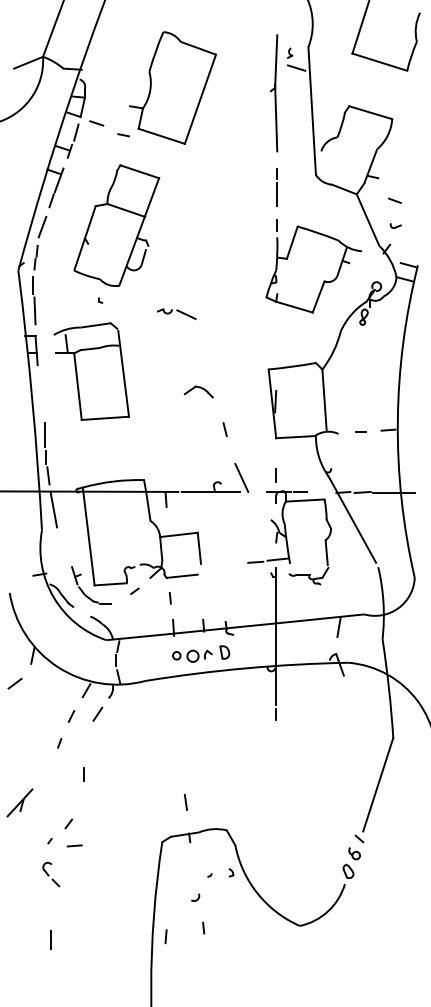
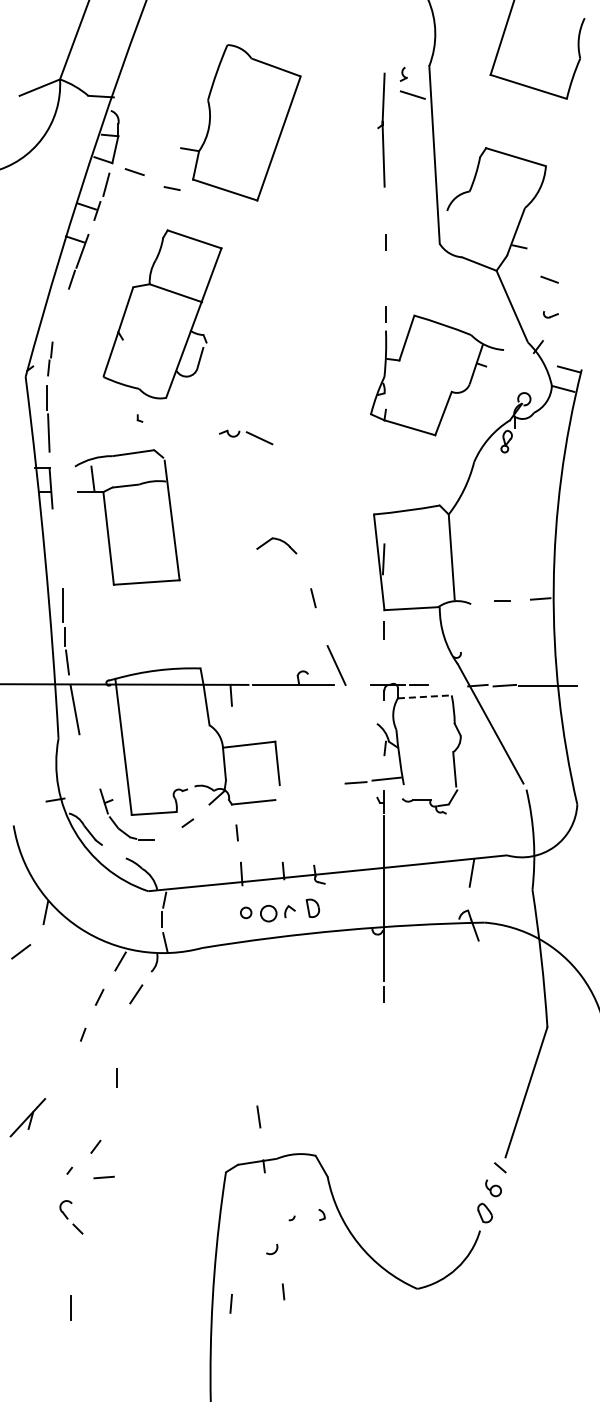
part: (274, 92) -> (381, 129), size x0.7
line: (276, 194) -> (385, 270), removed
line: (42, 227) -> (59, 316), removed
line: (275, 475) -> (383, 630), moved
line: (304, 500) -> (424, 696), solid -> dashed

